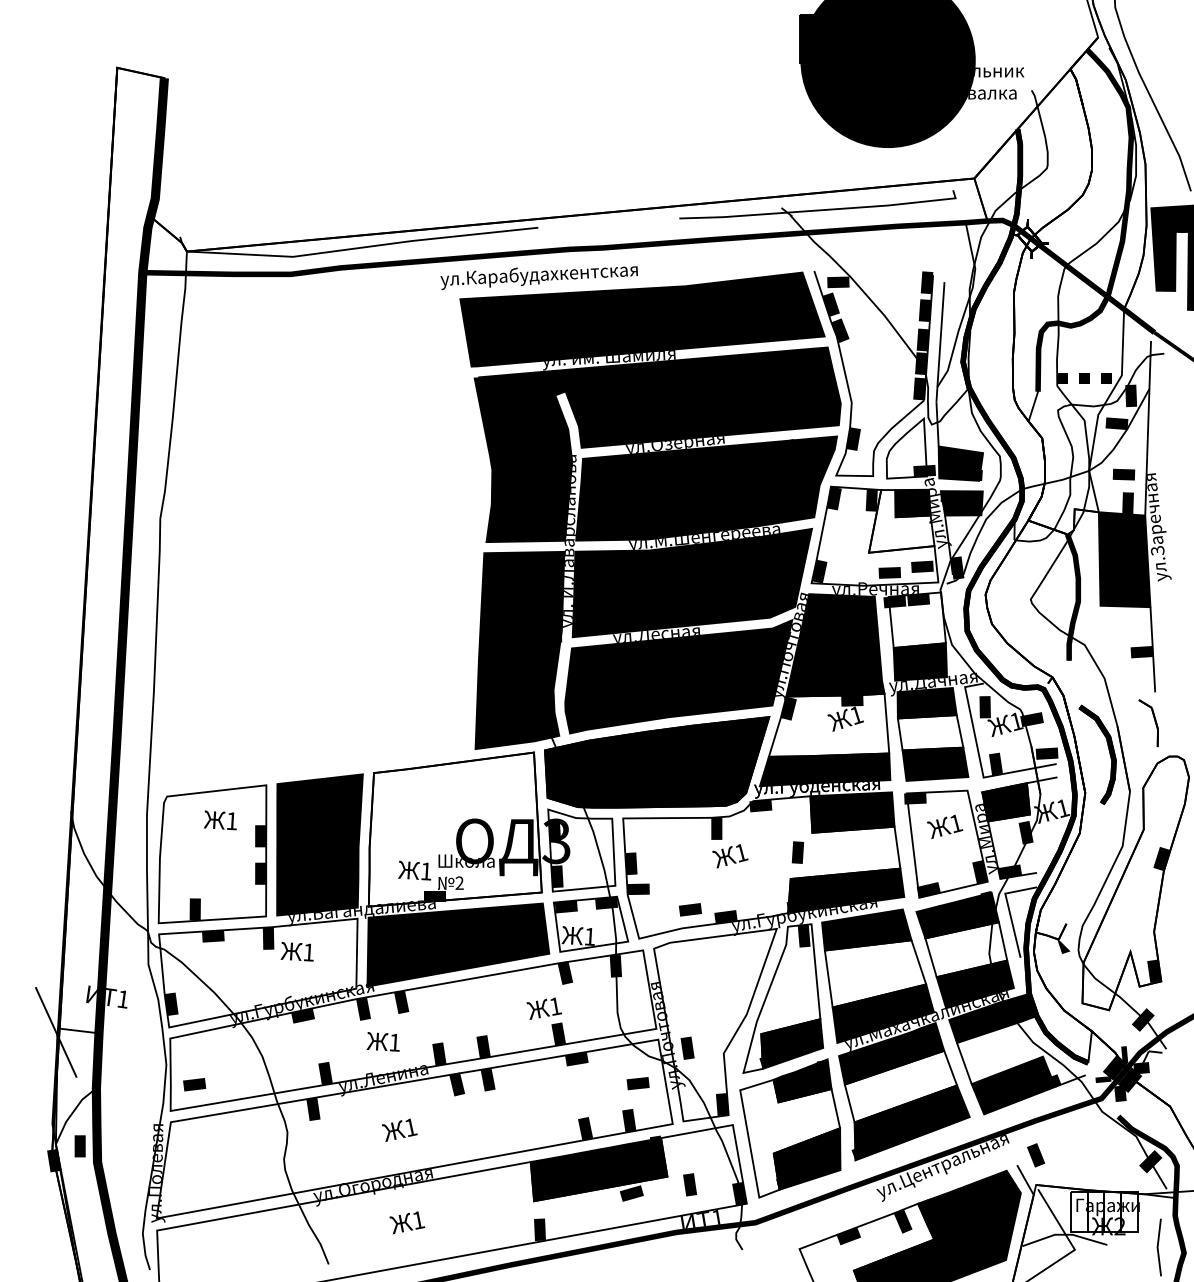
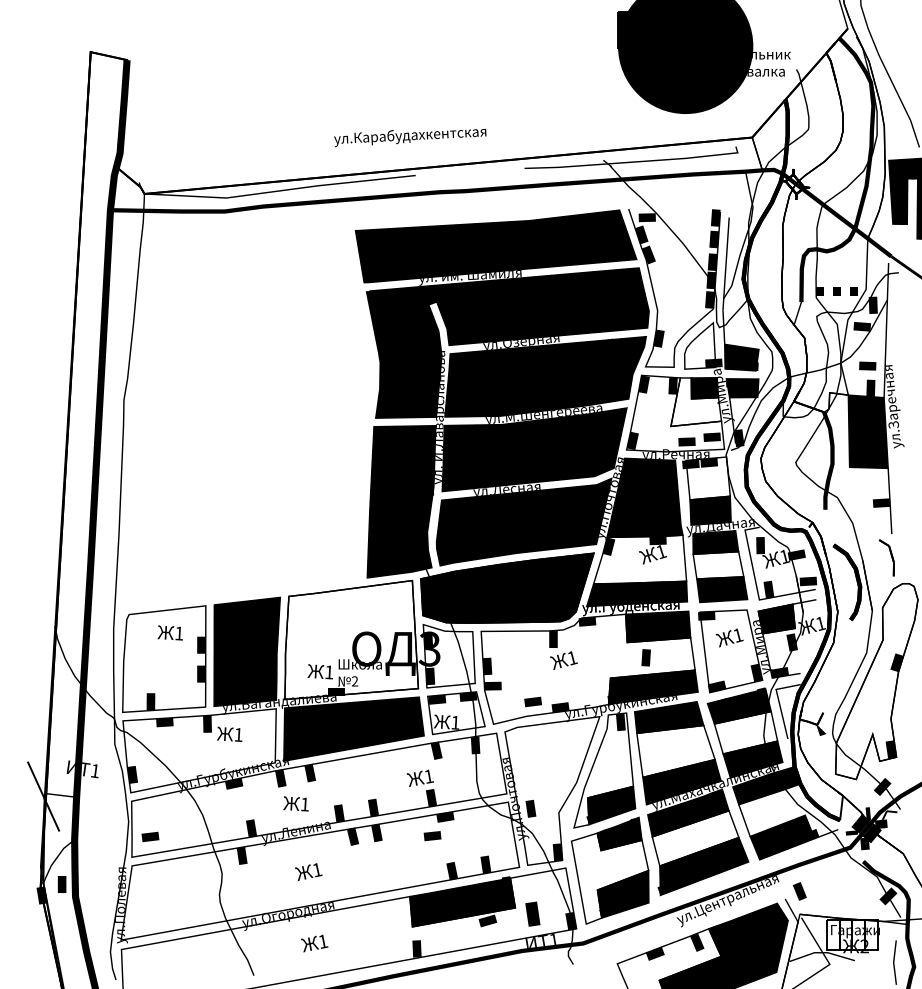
text: (538, 277) -> (409, 137), moved
part: (797, 852) -> (645, 657), moved
part: (637, 1083) -> (432, 836), moved
part: (689, 1184) -> (532, 913), size x1.4

